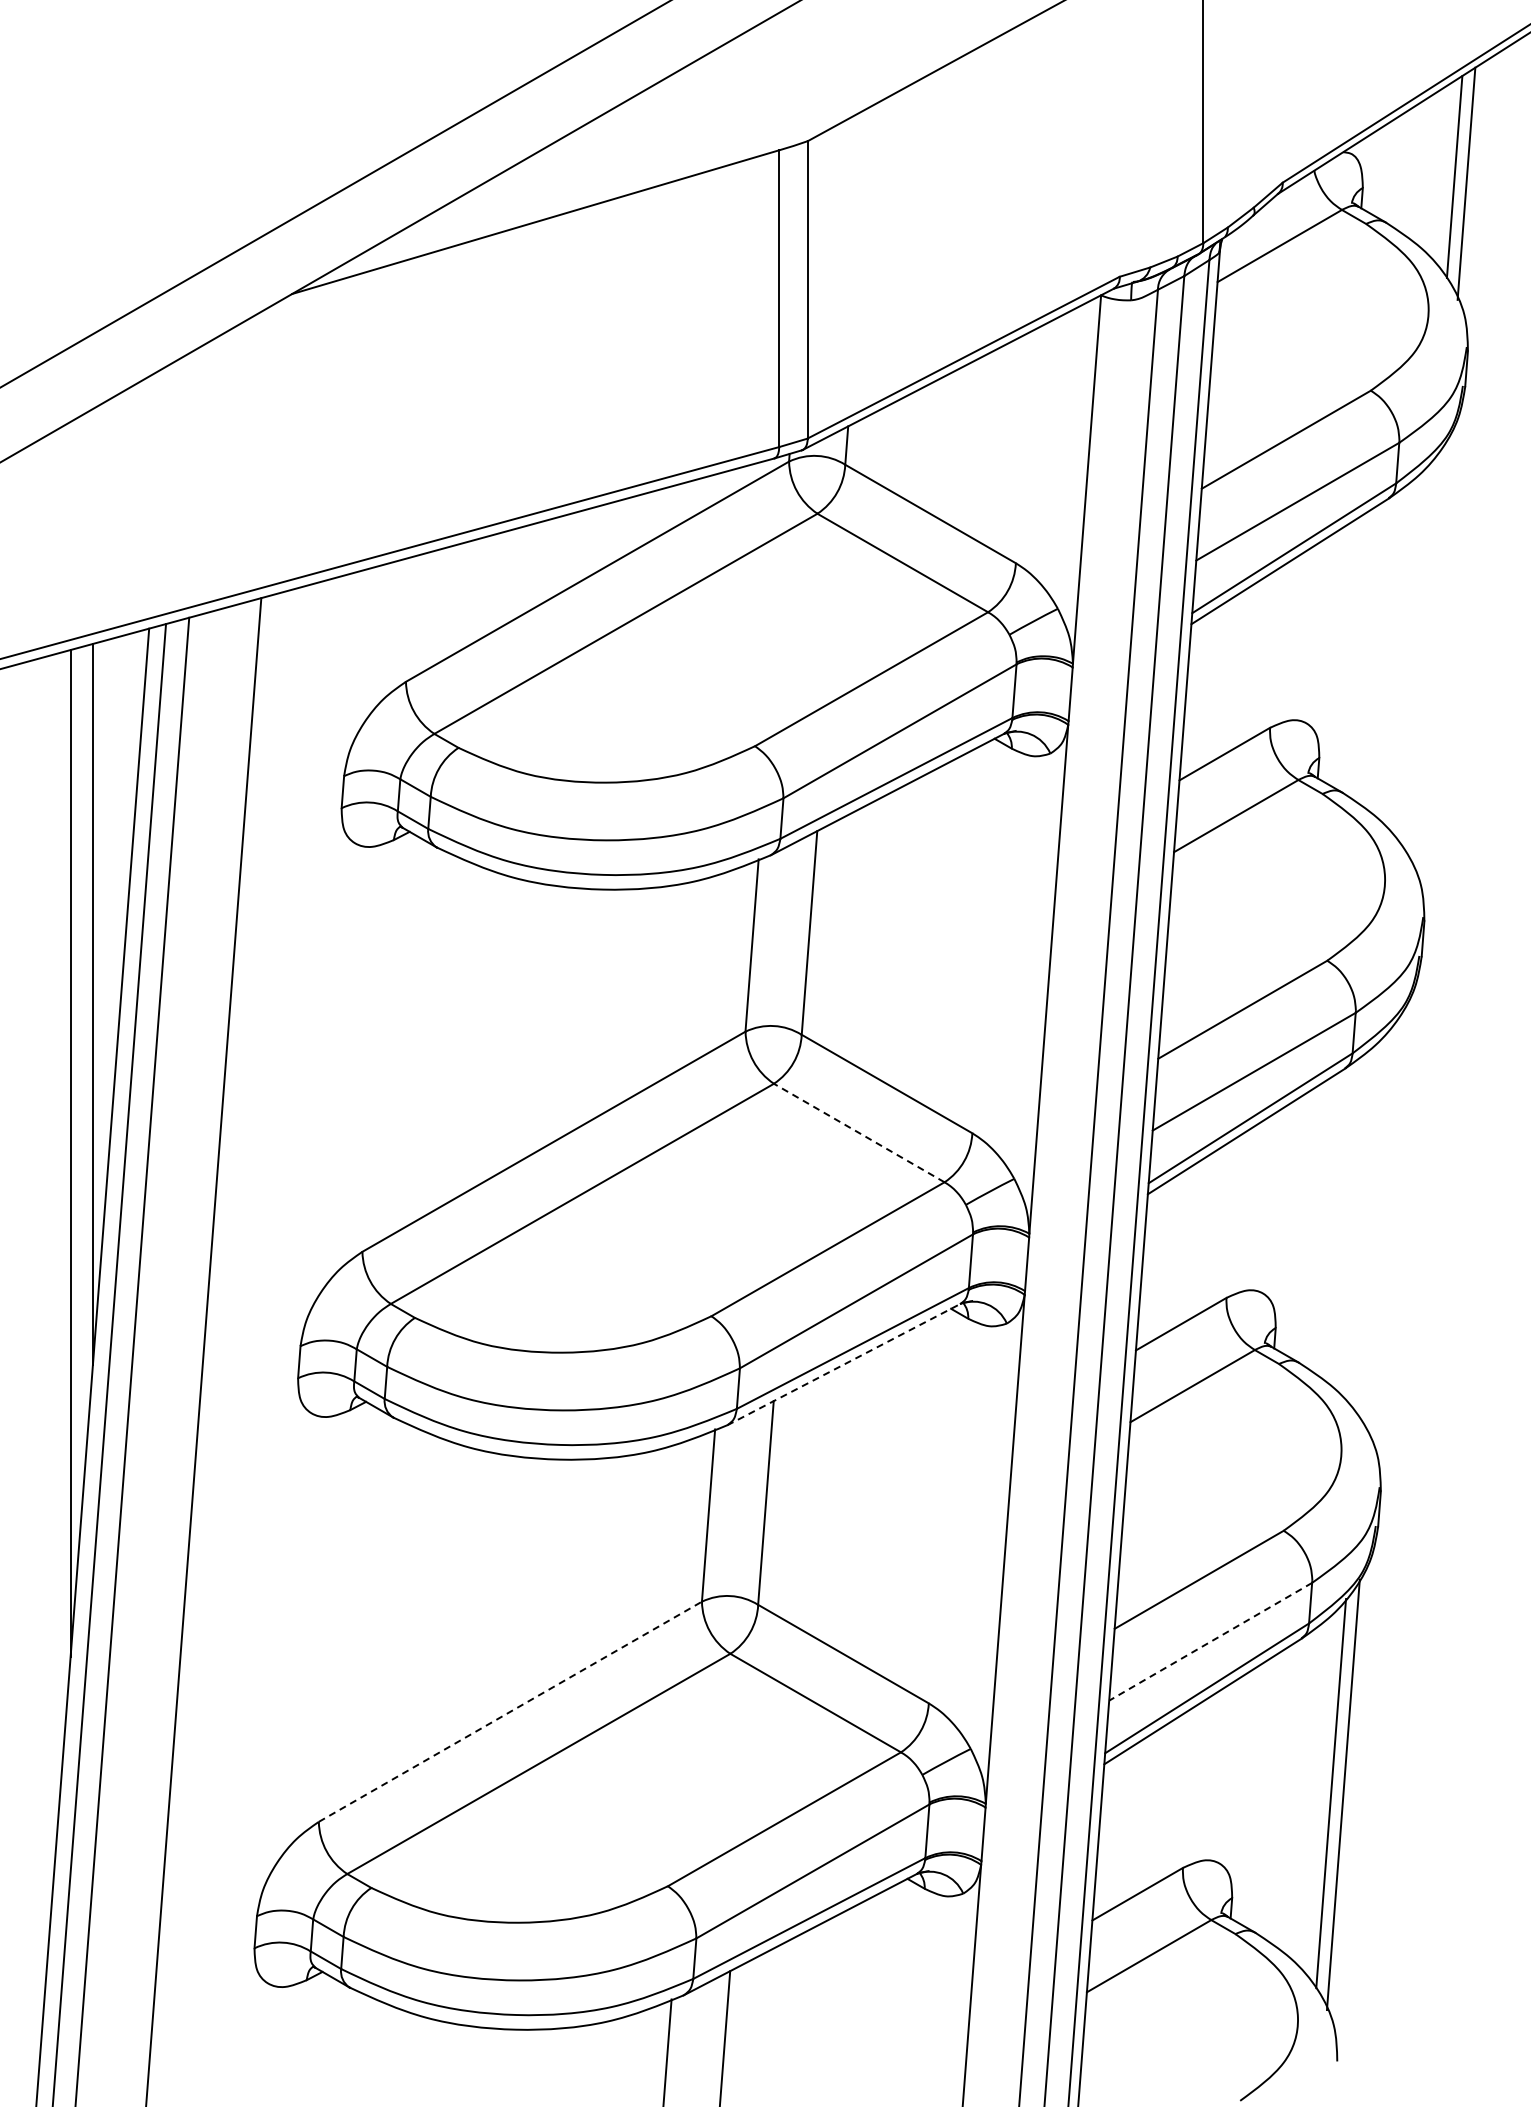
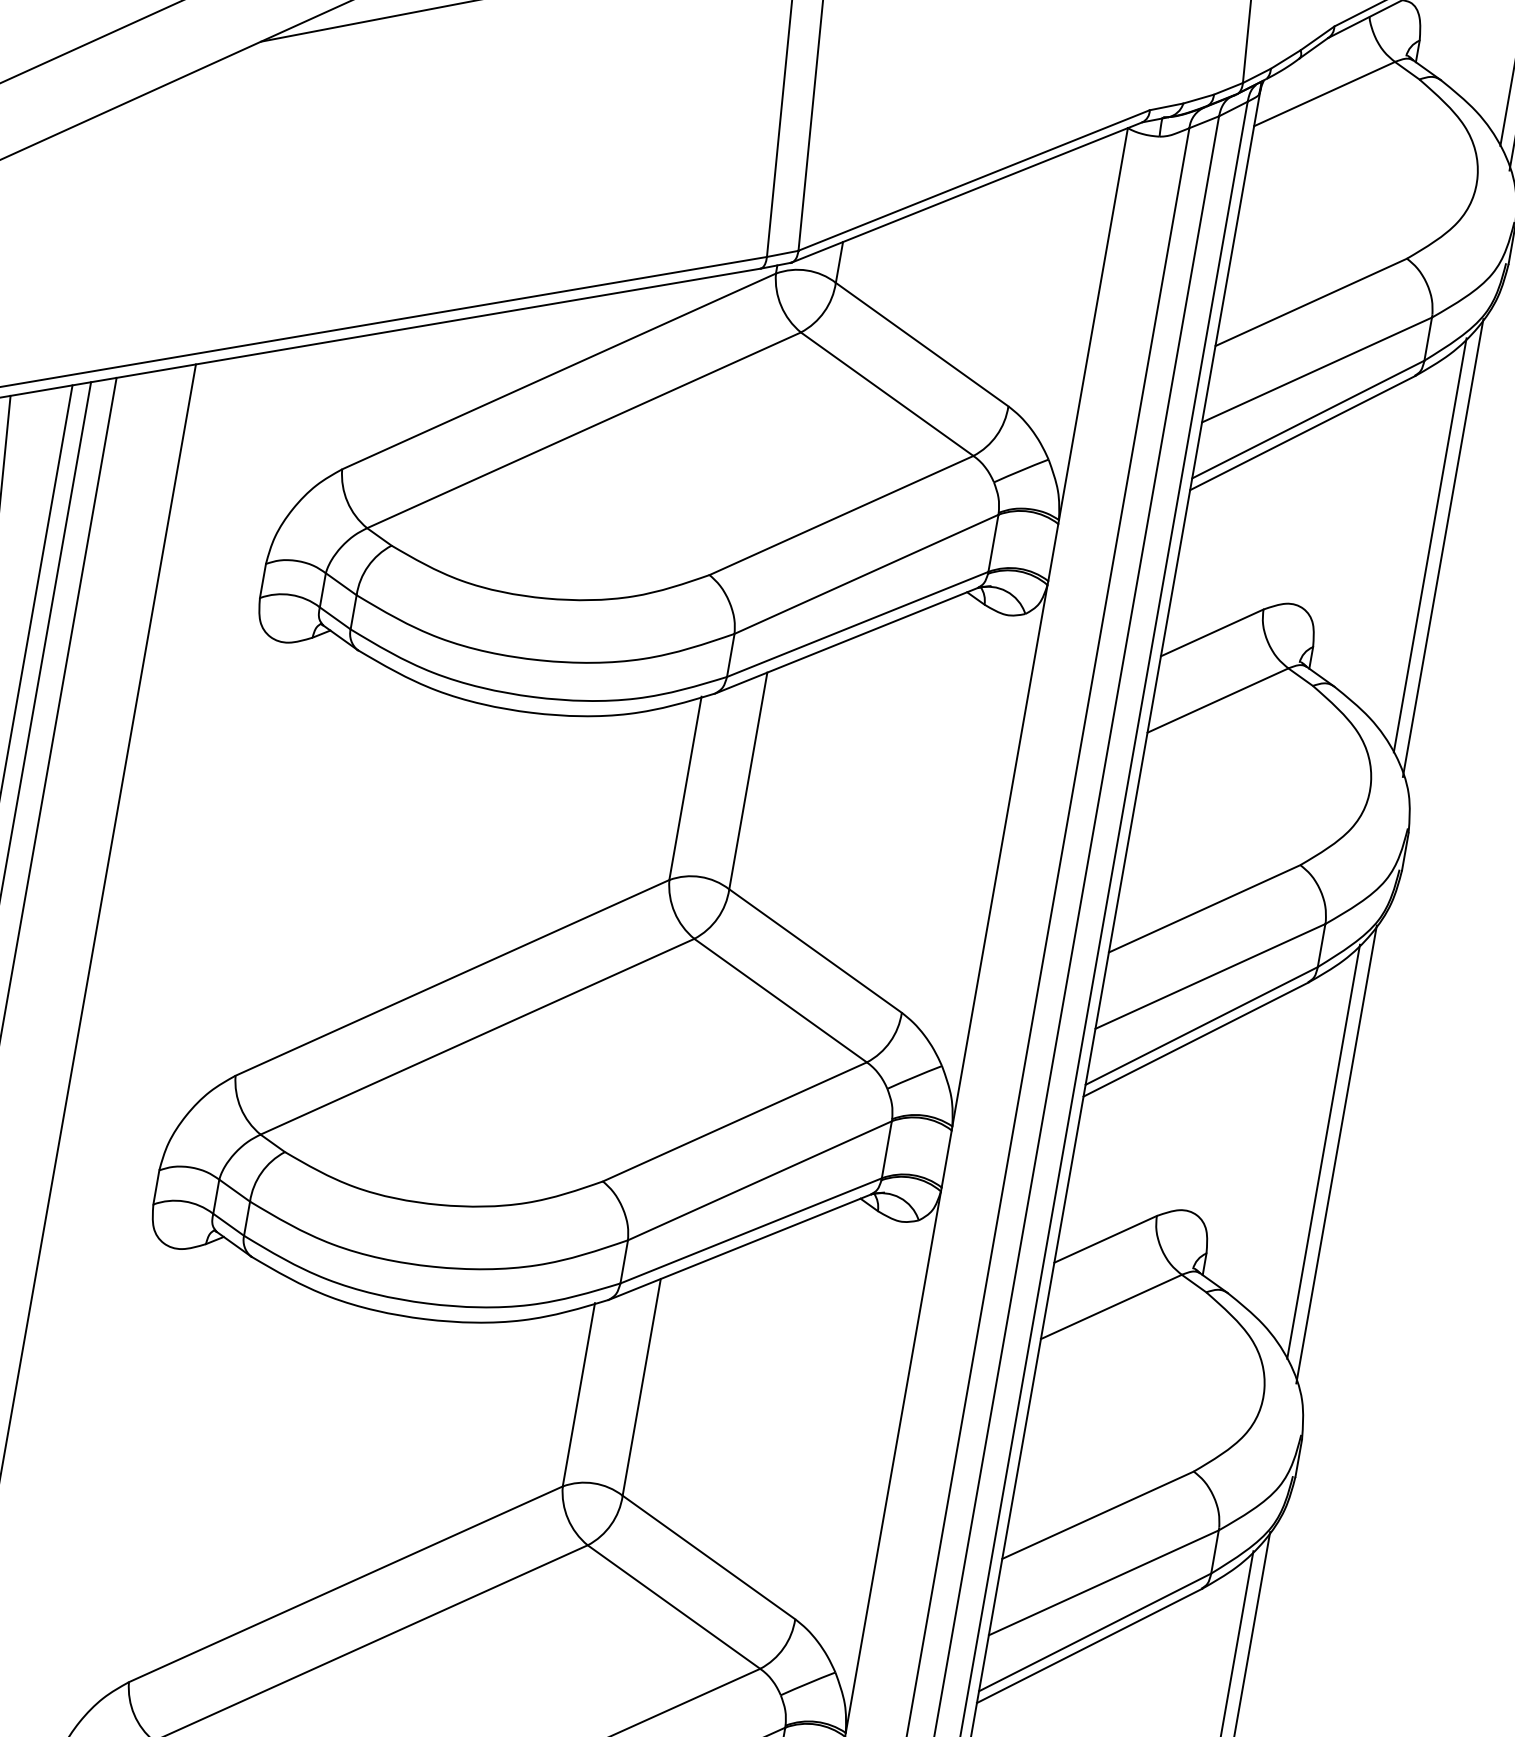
line: (1418, 653) -> (1430, 545), added
line: (1430, 654) -> (1443, 547), added
line: (858, 1132) -> (779, 999), dashed -> solid
line: (1374, 1223) -> (1323, 1151), added
line: (1386, 1224) -> (1336, 1154), added
line: (844, 1364) -> (740, 1247), dashed -> solid
line: (1210, 1642) -> (1103, 1583), dashed -> solid
line: (510, 1711) -> (346, 1584), dashed -> solid

